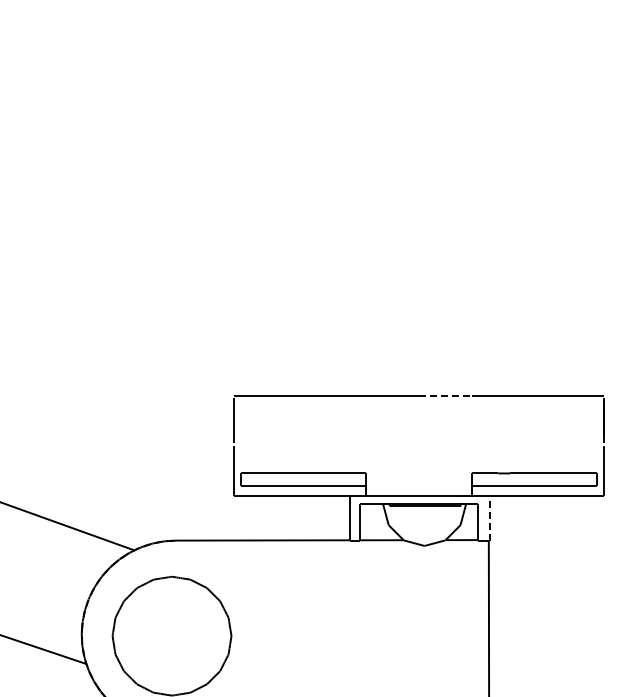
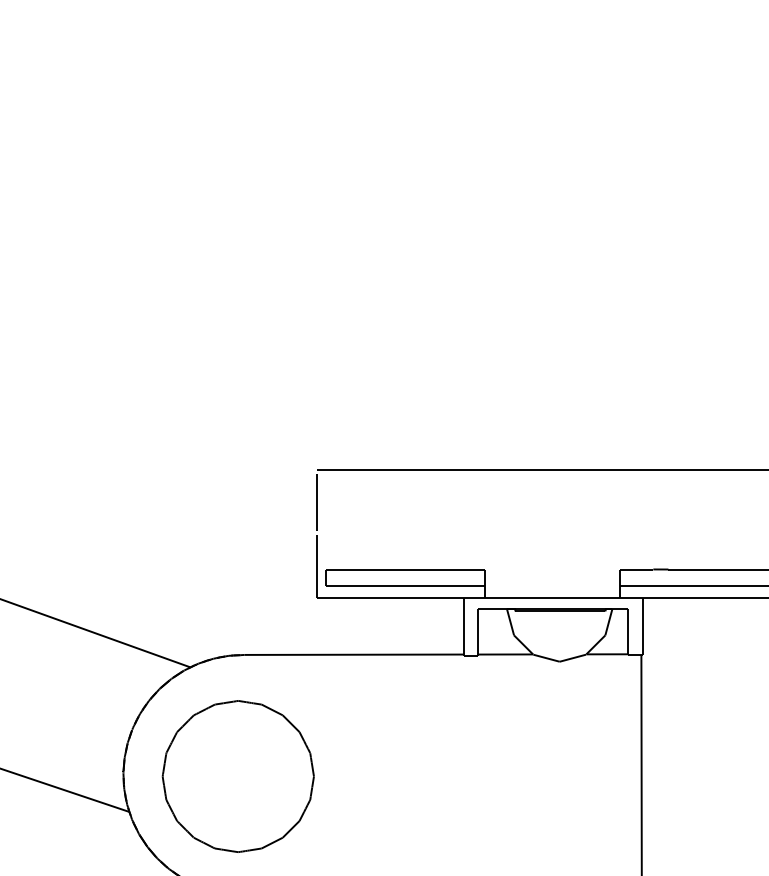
line: (445, 395) -> (586, 470), dashed -> solid
line: (490, 518) -> (643, 626), dashed -> solid

